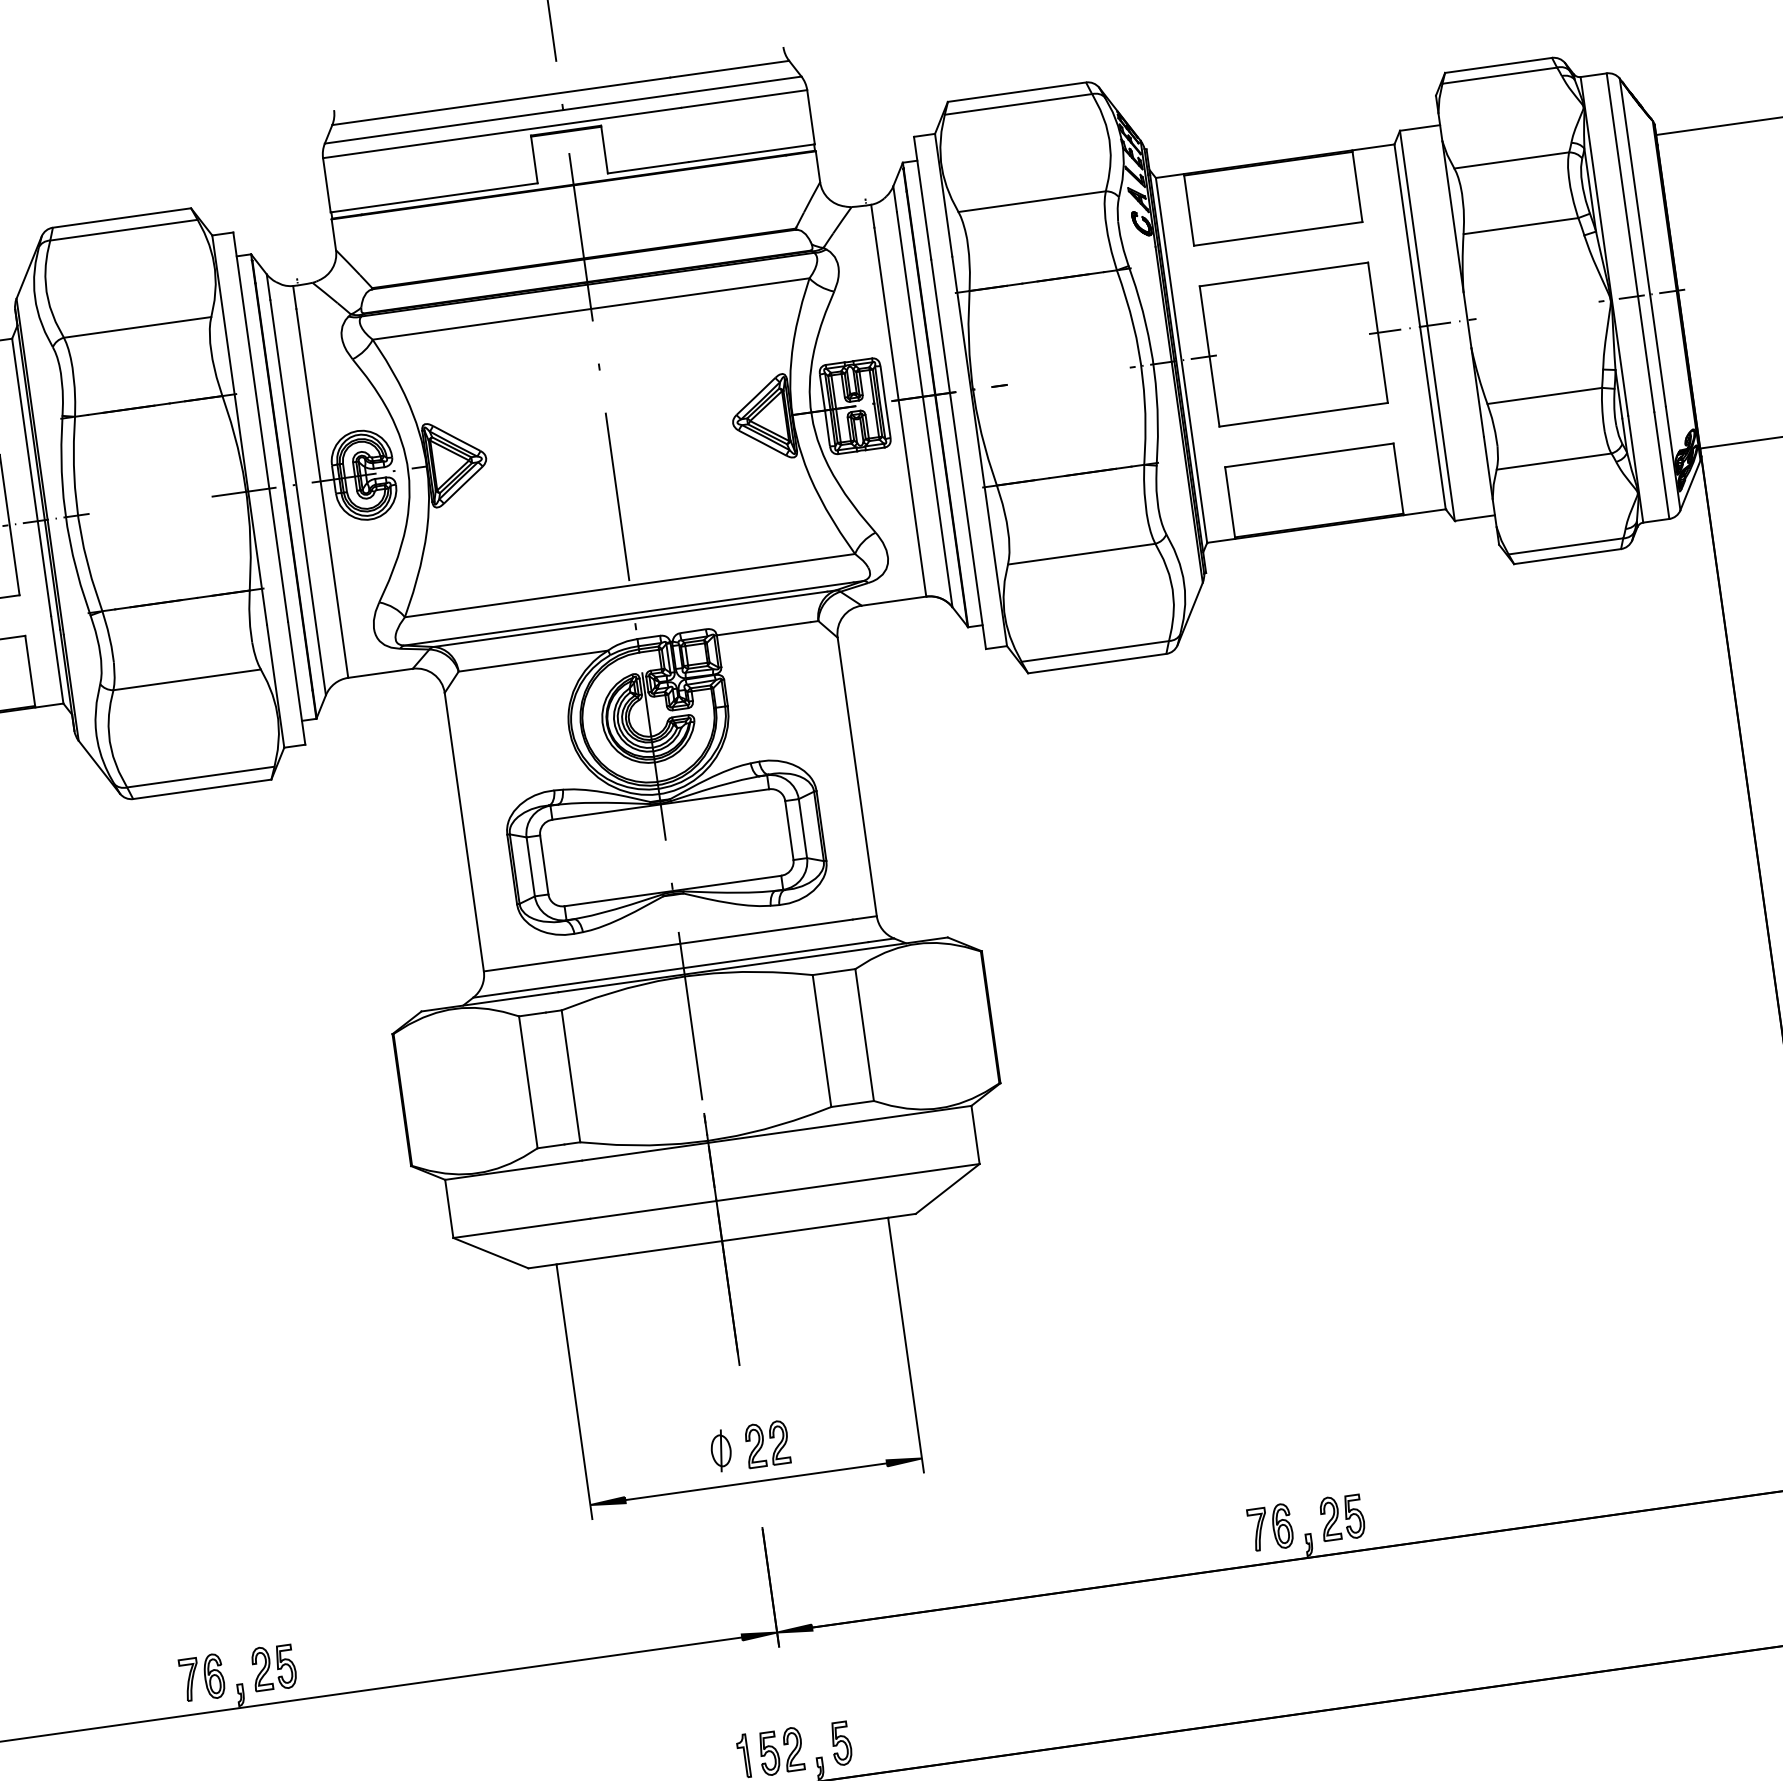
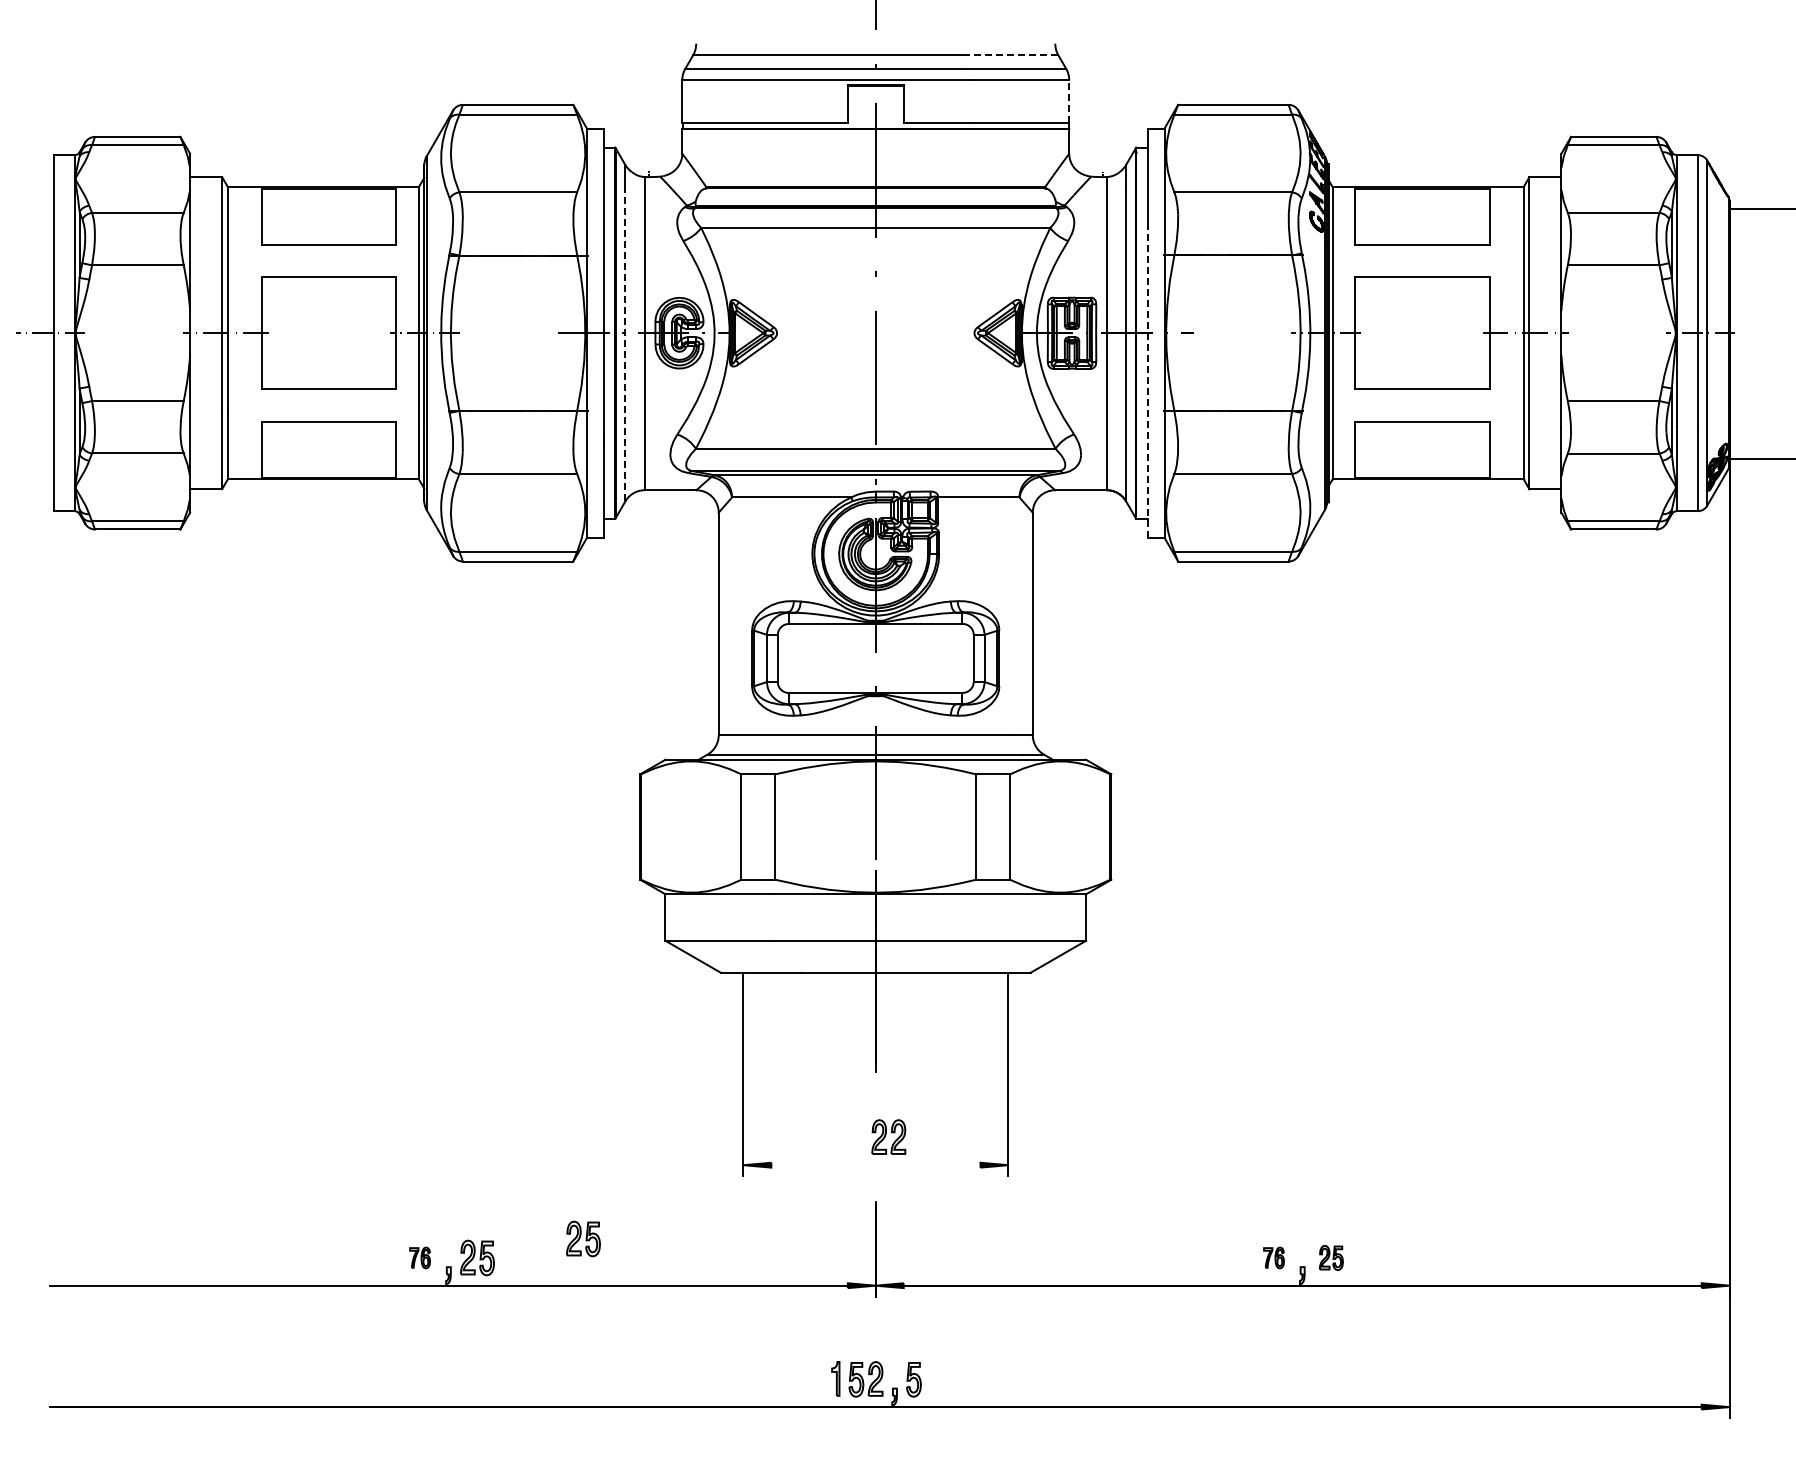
line: (729, 69) -> (1010, 55), solid -> dashed
line: (811, 116) -> (1069, 101), solid -> dashed
line: (958, 454) -> (1147, 382), solid -> dashed
line: (298, 497) -> (625, 343), solid -> dashed
part: (720, 1450) -> (851, 1136), removed
line: (755, 1482) -> (875, 1165), removed
part: (1342, 1517) -> (1331, 1257), size x0.7
part: (1269, 1527) -> (1273, 1257), size x0.6
part: (403, 1624) -> (583, 1238), added
part: (201, 1677) -> (419, 1257), size x0.6

